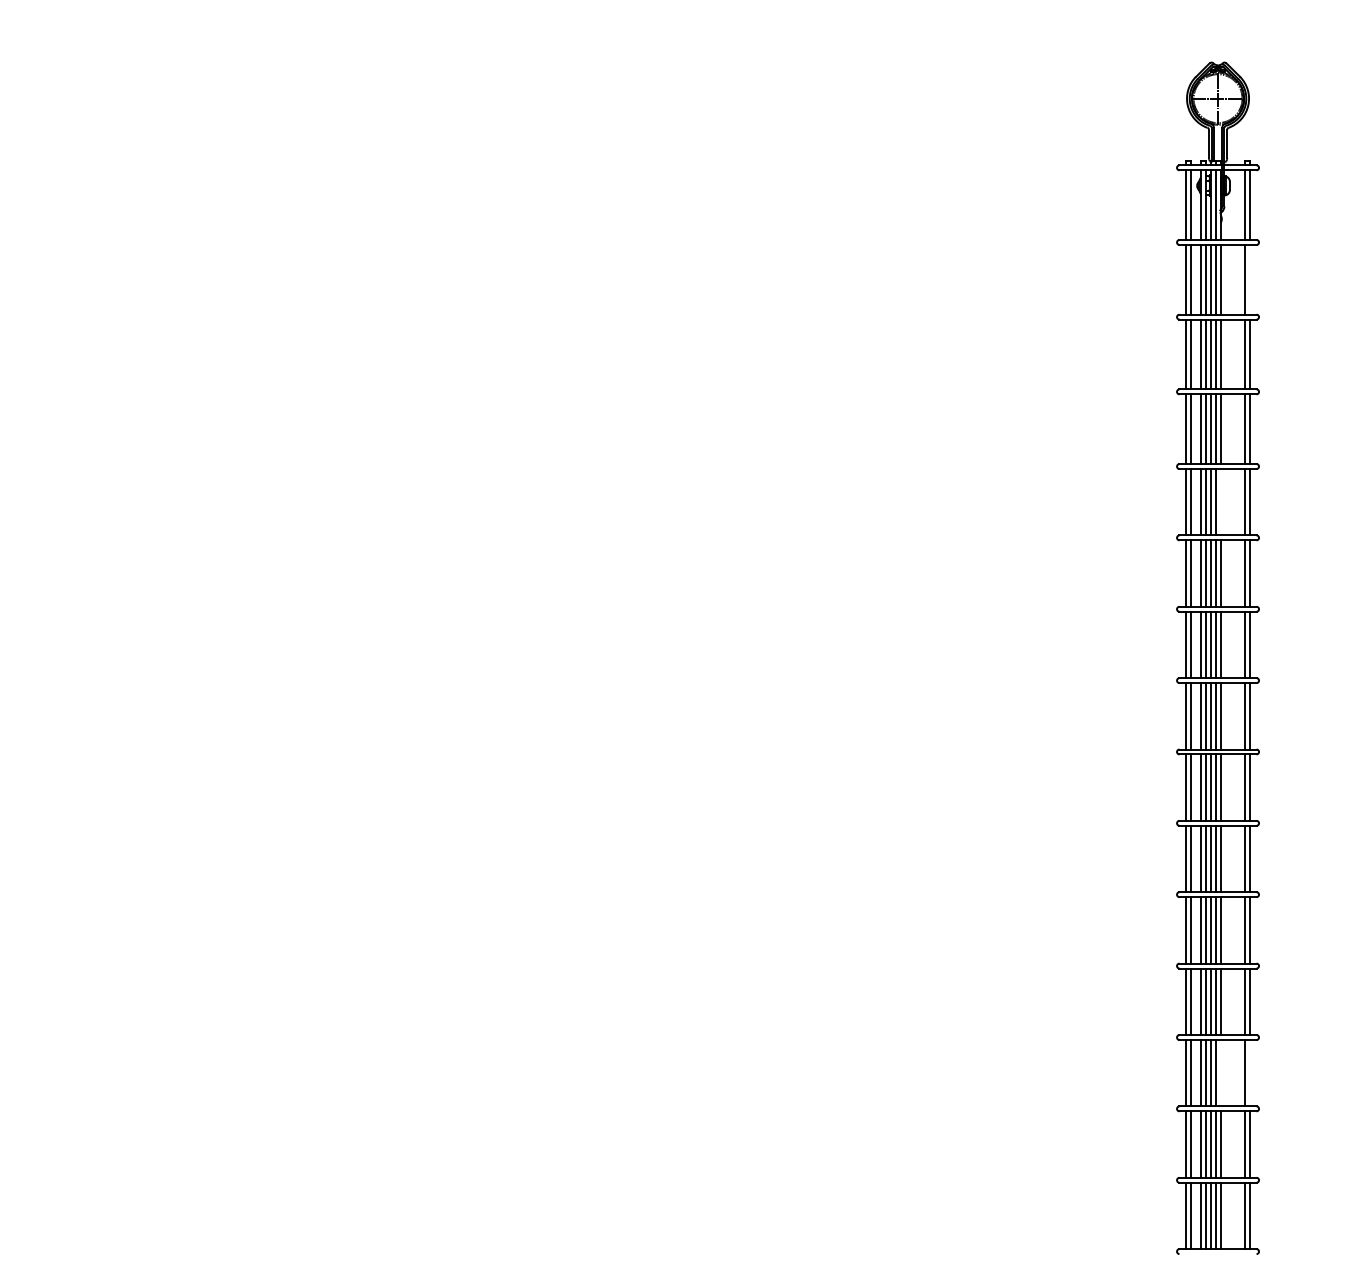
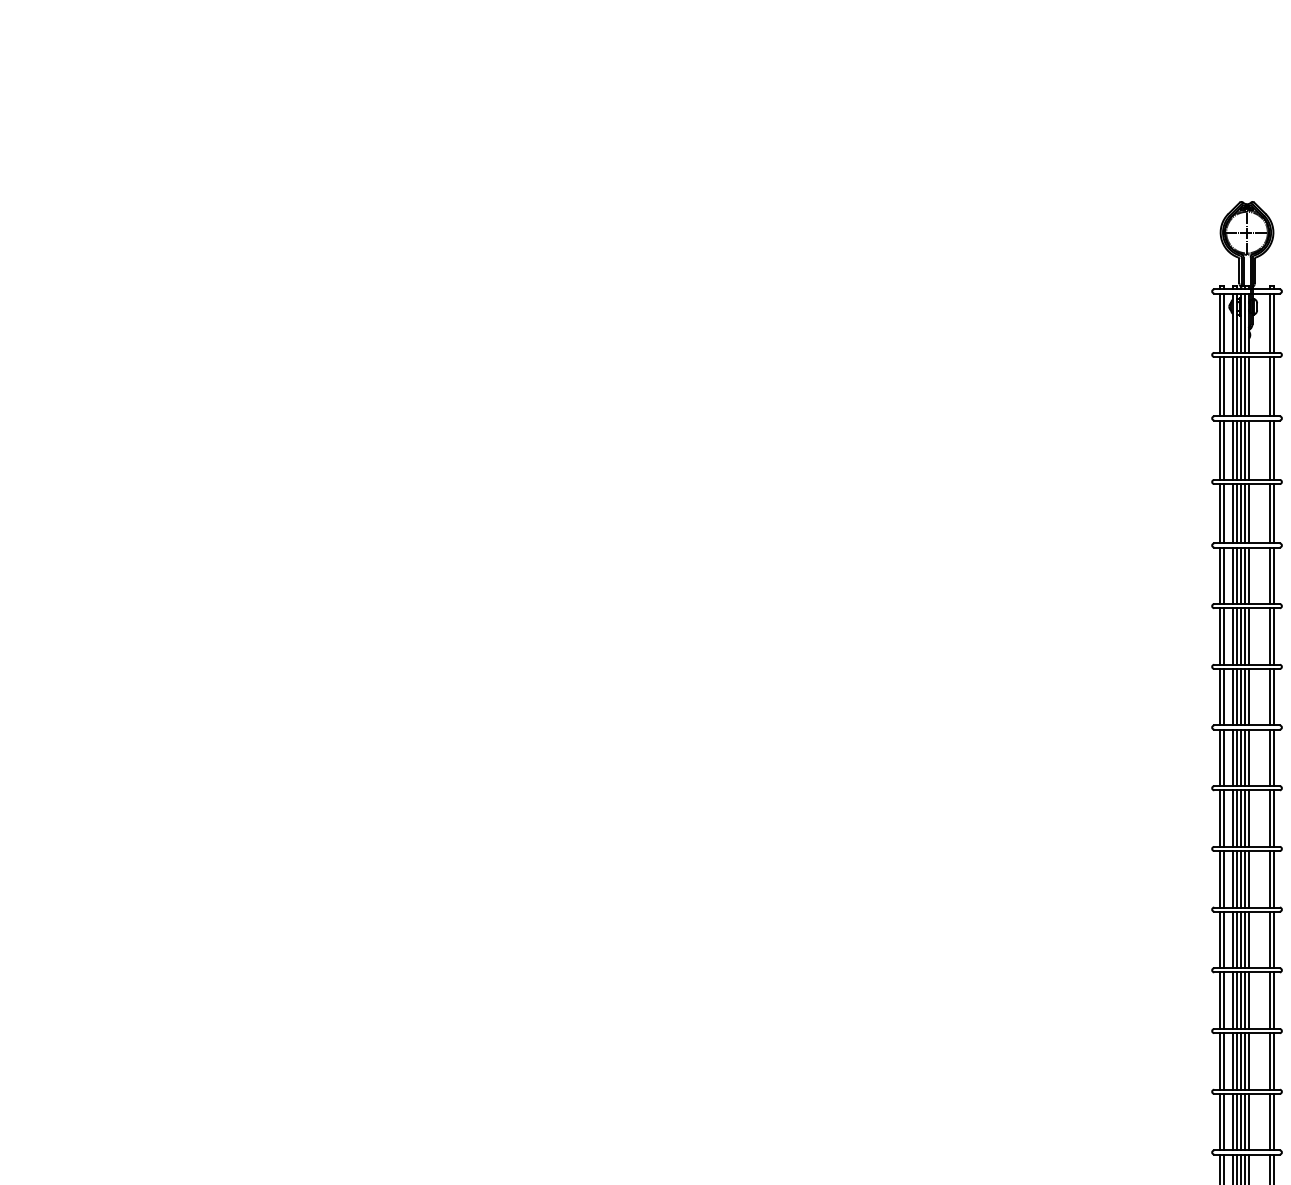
line: (1250, 279) -> (1274, 386), added
line: (1220, 501) -> (1249, 575), added
line: (1220, 1073) -> (1249, 1061), added
line: (1250, 1073) -> (1274, 1061), added

